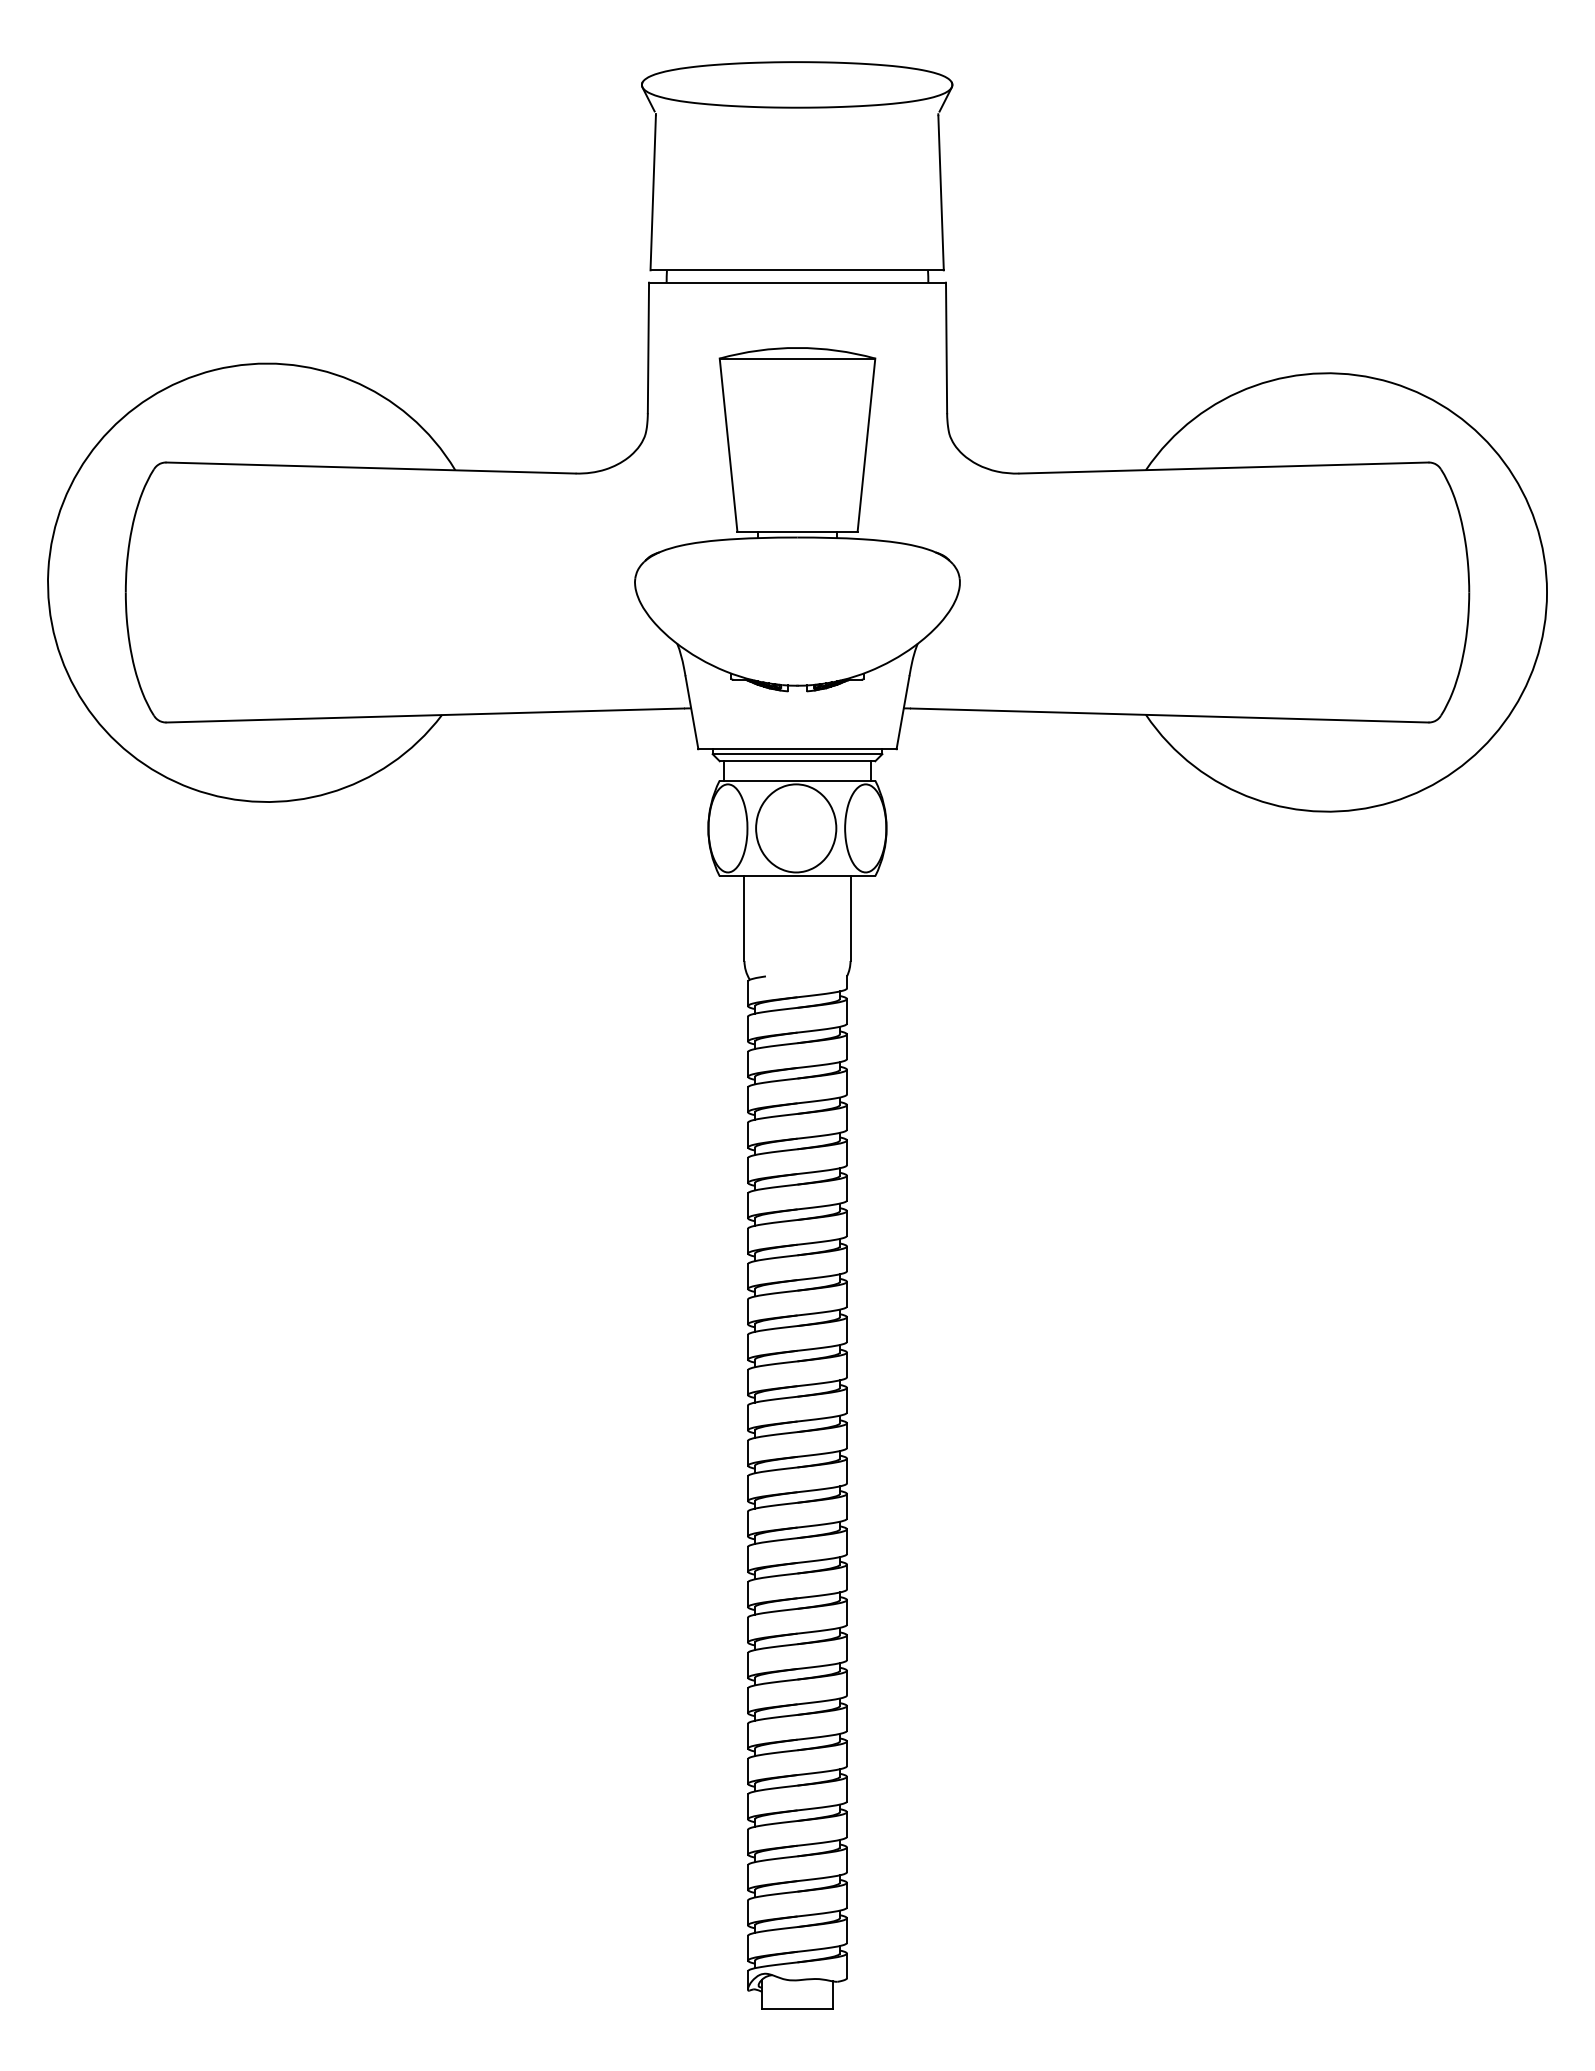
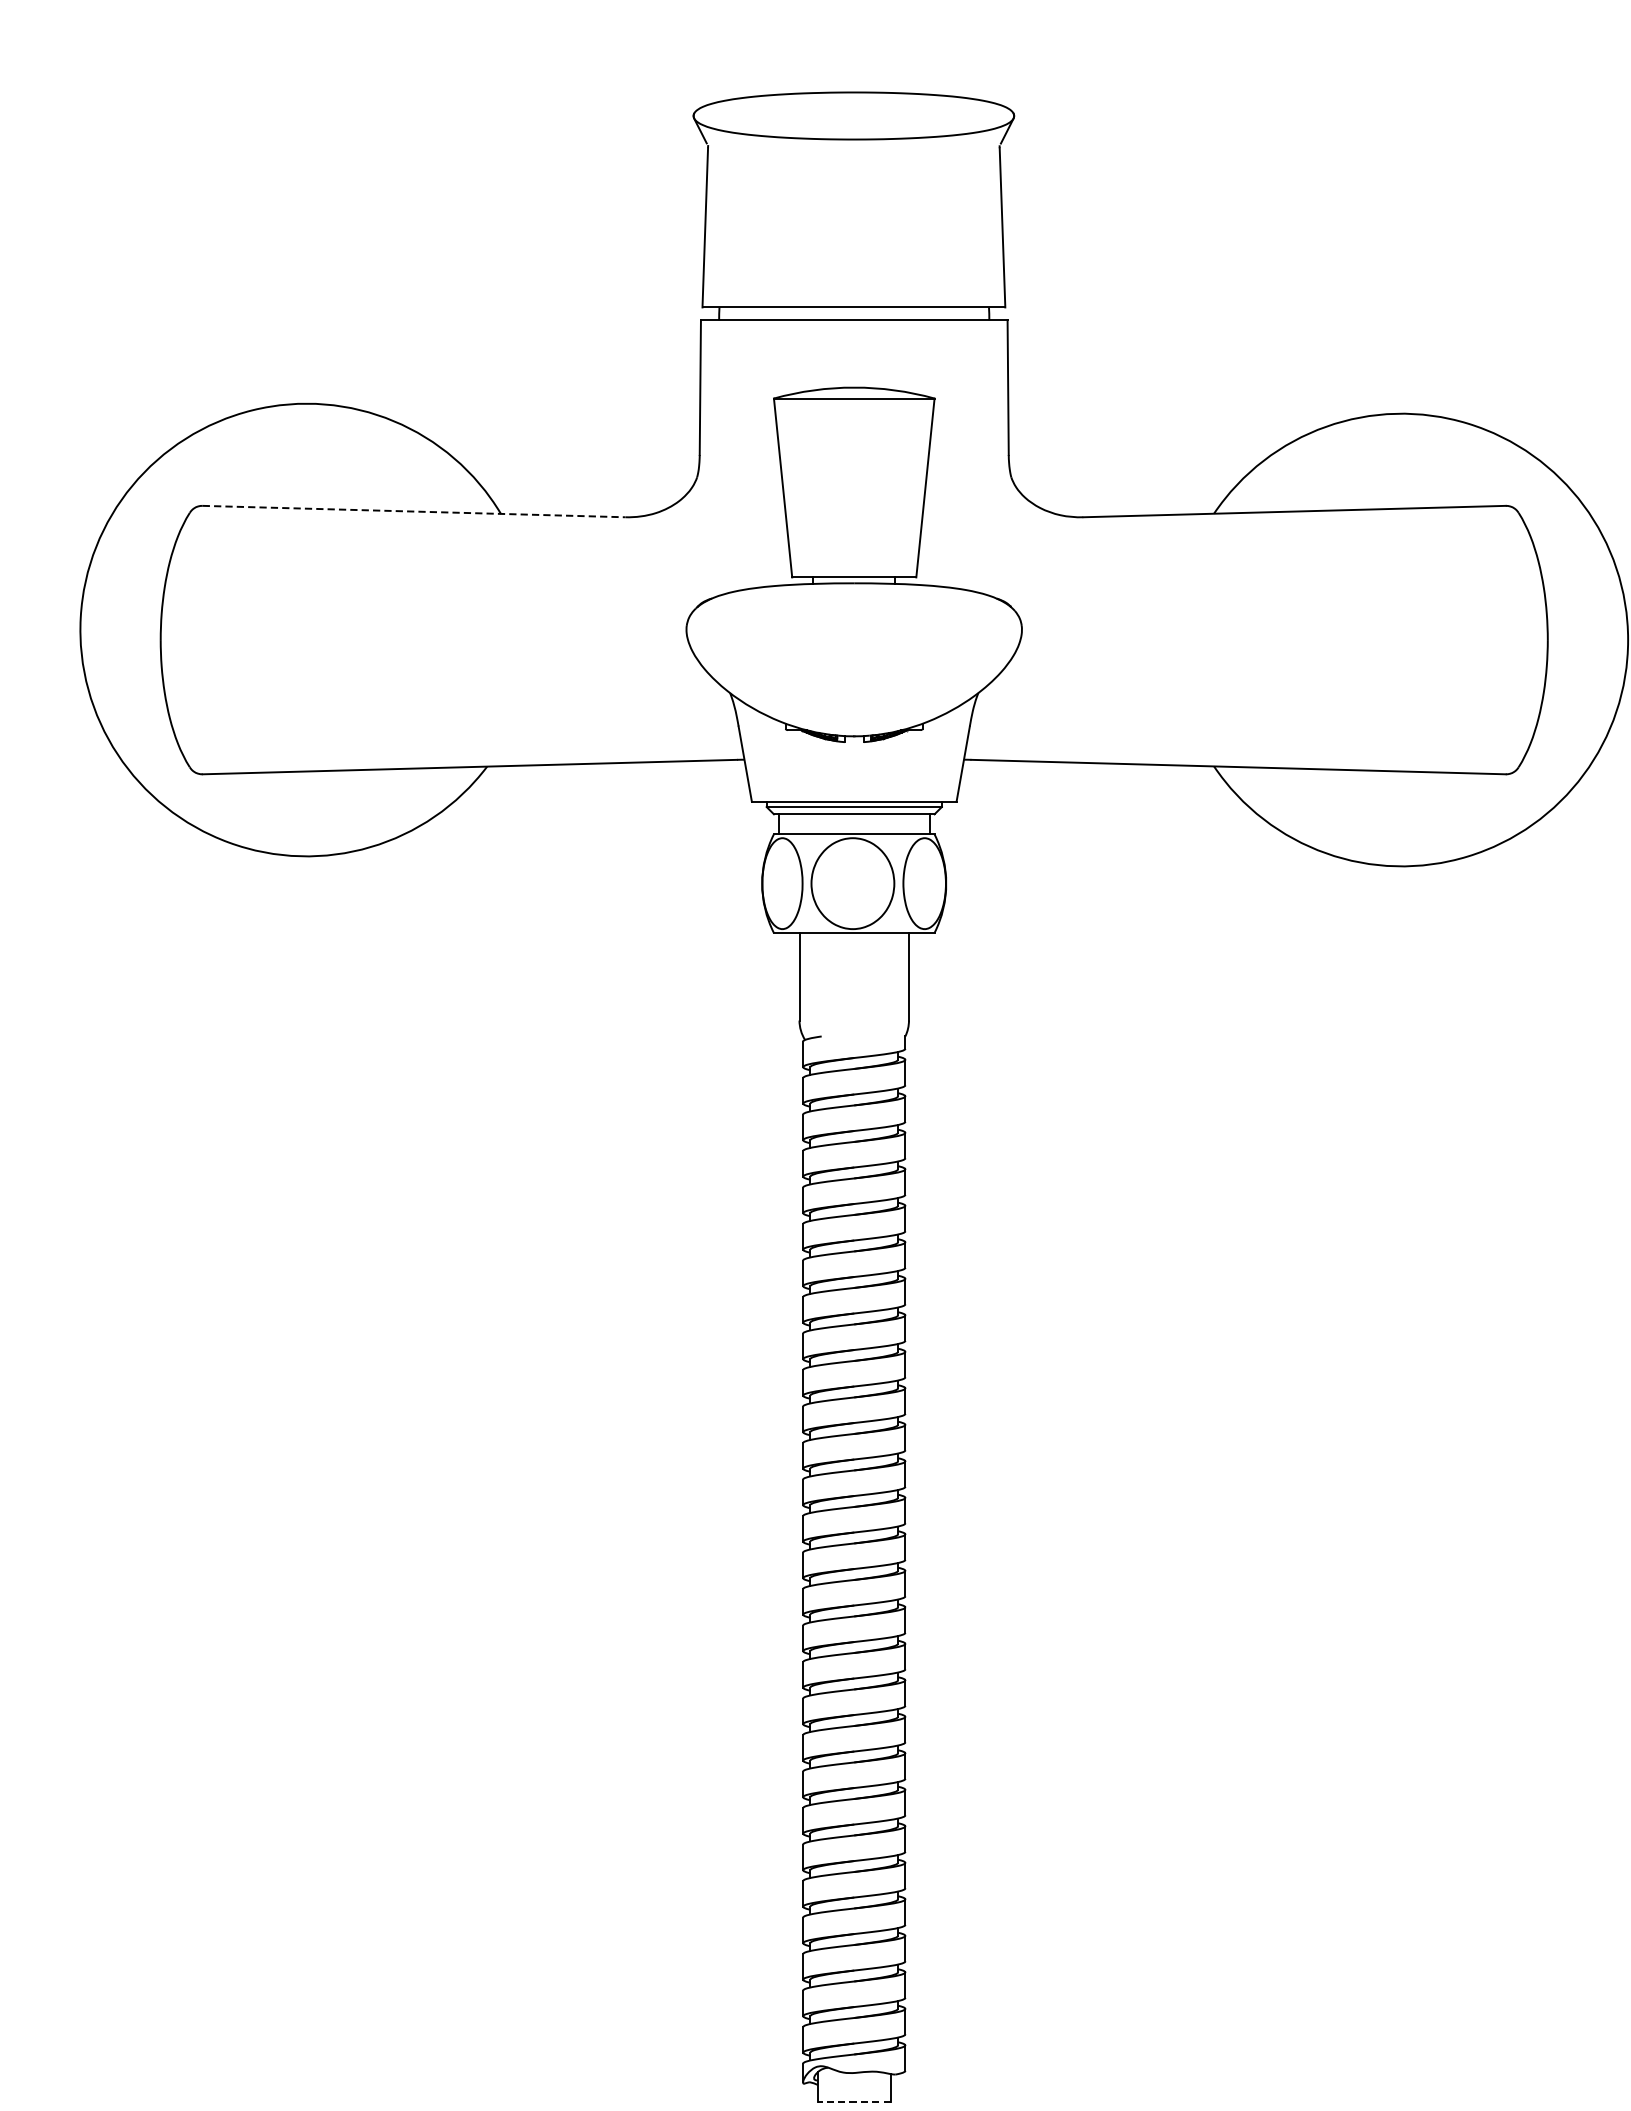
line: (370, 468) -> (413, 512), solid -> dashed
line: (797, 2008) -> (854, 2102), solid -> dashed

